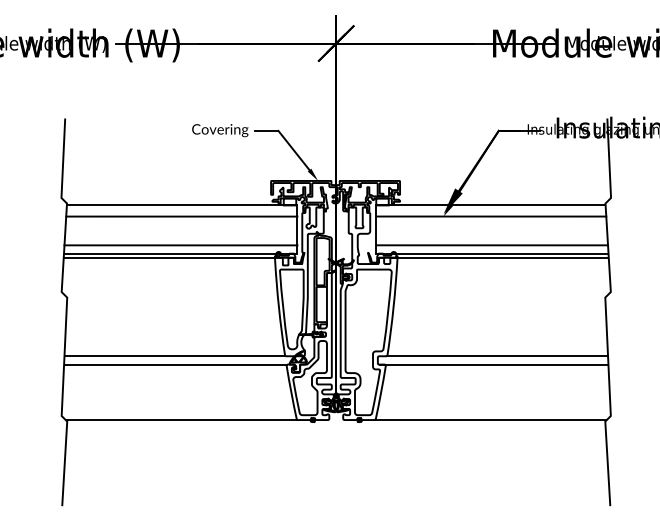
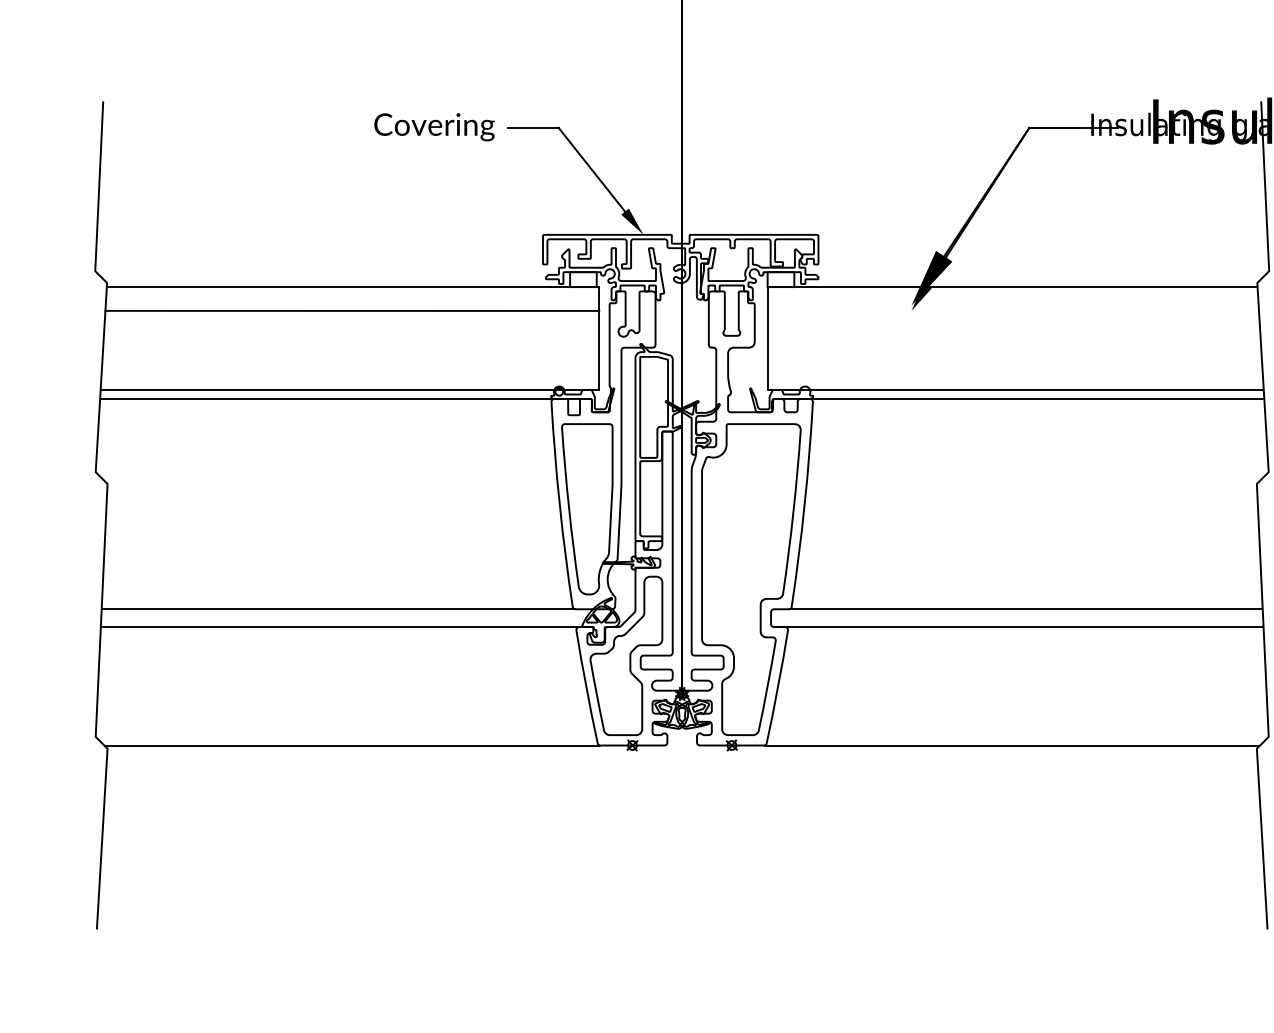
line: (491, 216) -> (1013, 310), removed
line: (180, 245) -> (349, 372), removed
line: (492, 245) -> (1015, 372), removed

